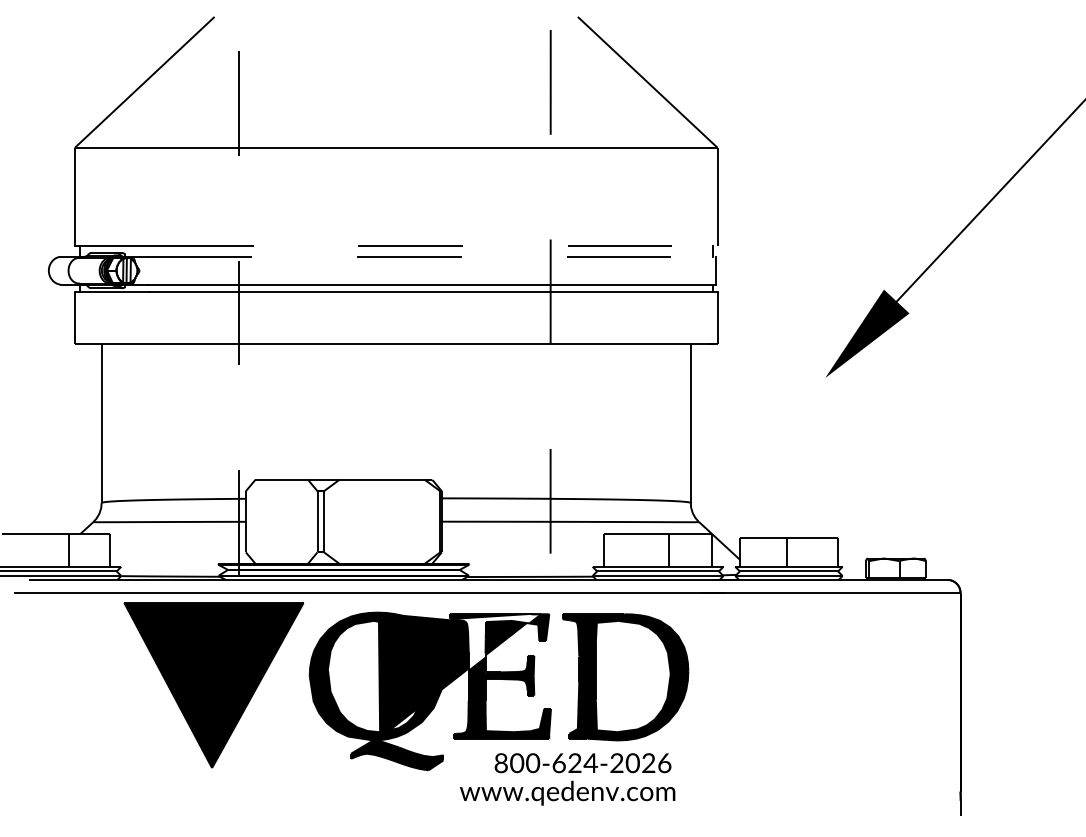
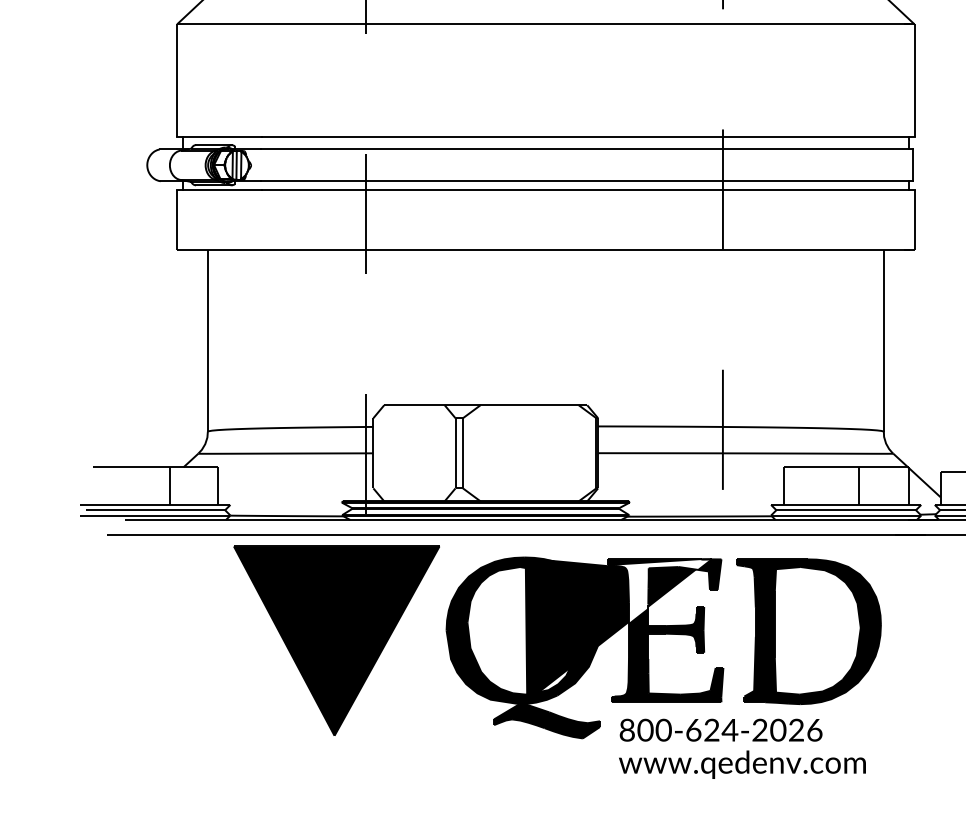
line: (433, 246) -> (588, 137), dashed -> solid
line: (432, 256) -> (587, 148), dashed -> solid
text: (582, 763) -> (720, 730), moved

